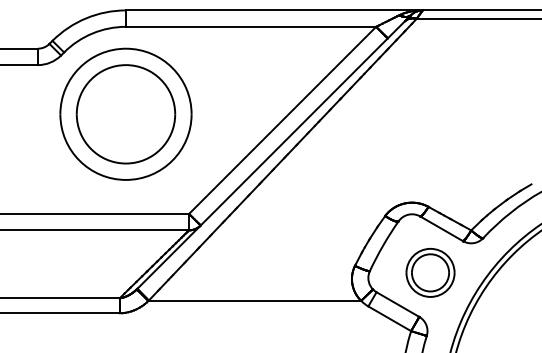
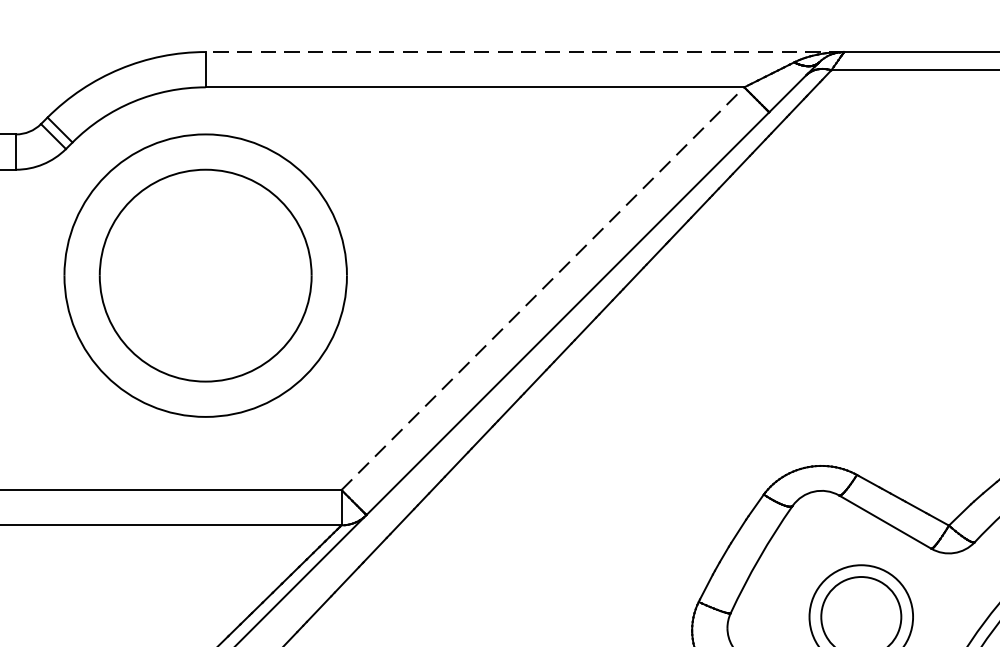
line: (273, 10) -> (523, 52), solid -> dashed
line: (282, 120) -> (542, 288), solid -> dashed

